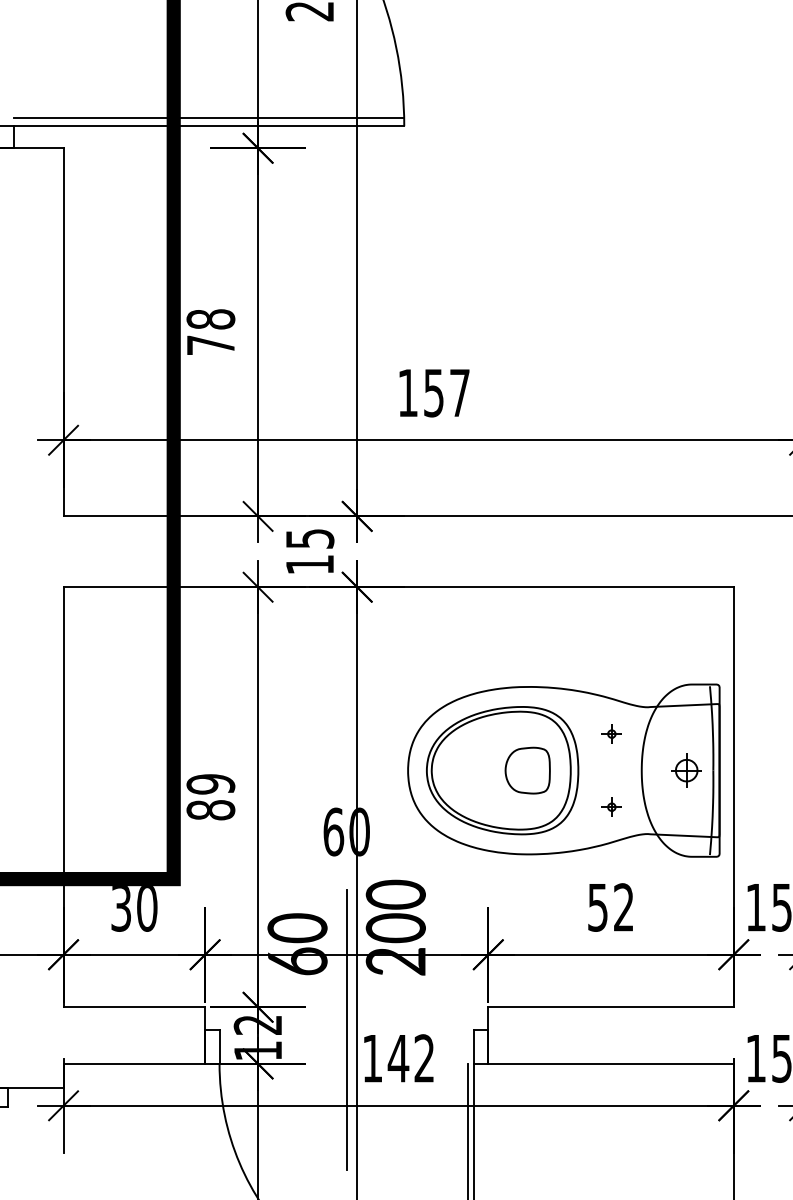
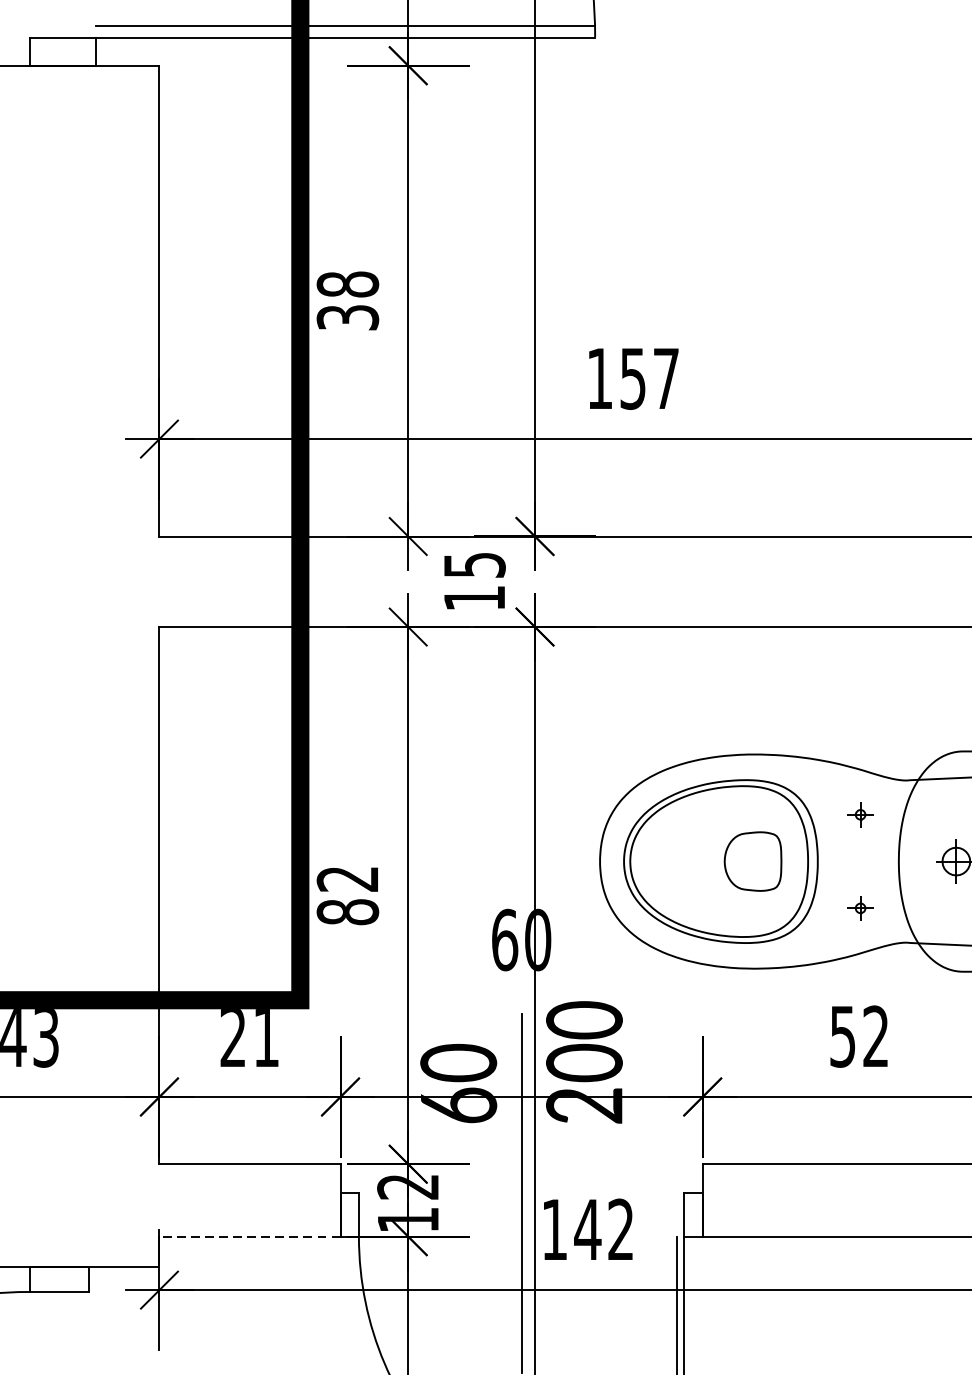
text: (210, 345) -> (347, 317), 78 -> 38
text: (210, 784) -> (347, 879), 89 -> 82
text: (134, 908) -> (250, 1037), 30 -> 21
line: (134, 1063) -> (250, 1236), solid -> dashed

